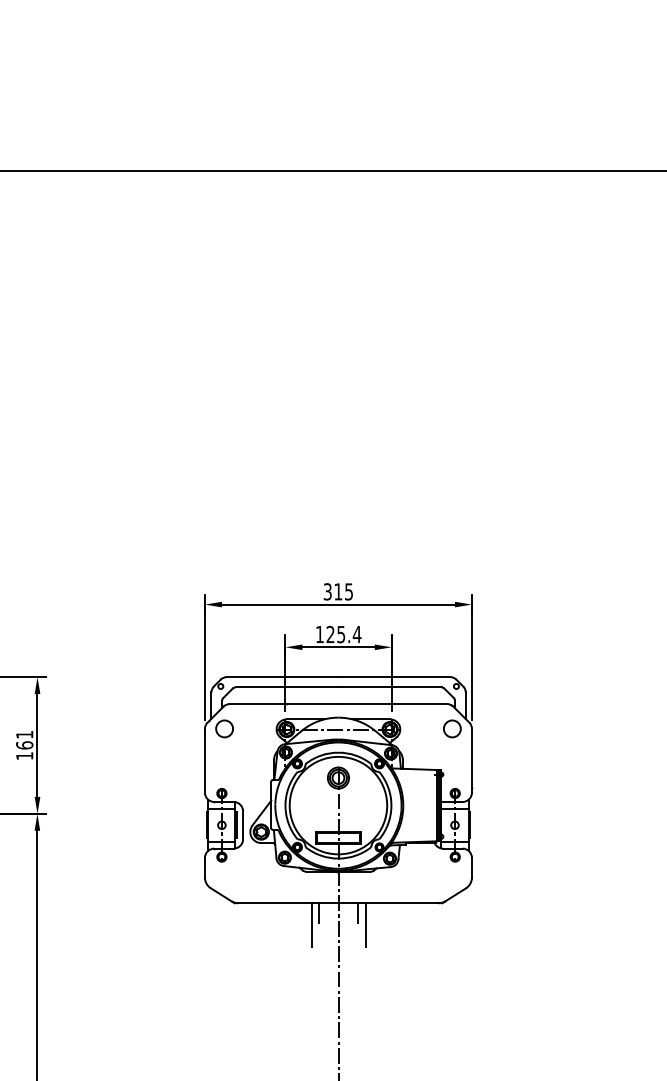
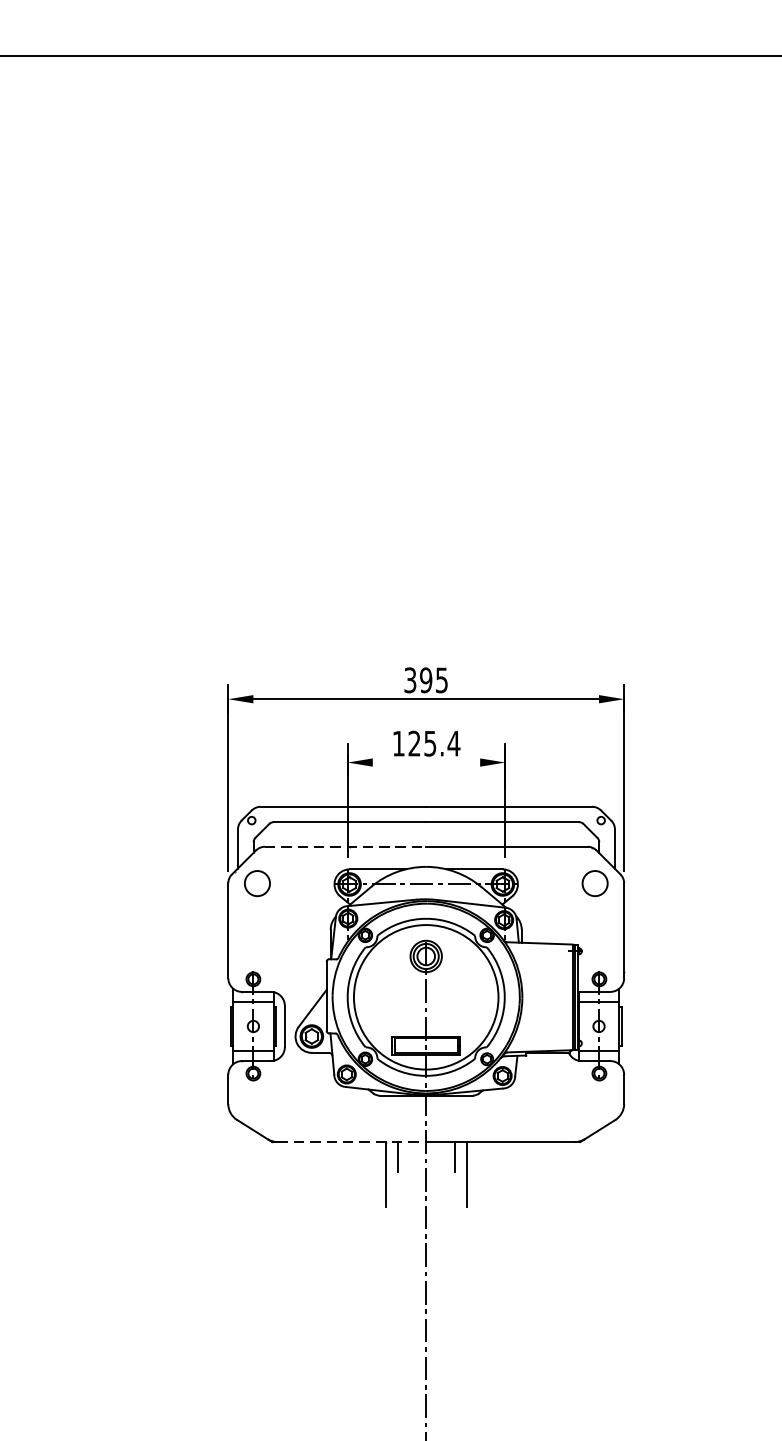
text: (338, 591) -> (426, 679), 315 -> 395
line: (338, 647) -> (426, 762), removed
line: (284, 704) -> (346, 847), solid -> dashed
line: (288, 903) -> (352, 1142), solid -> dashed

